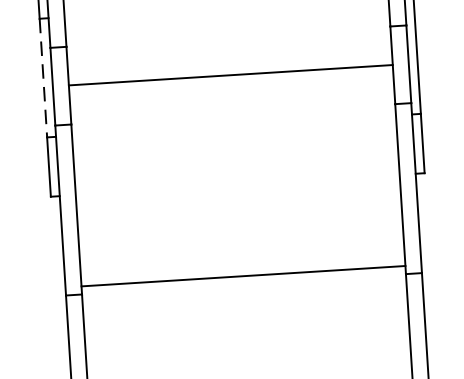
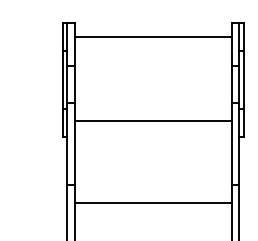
line: (229, 75) -> (152, 121), moved
line: (42, 77) -> (62, 79), dashed -> solid
line: (241, 276) -> (152, 203), moved

